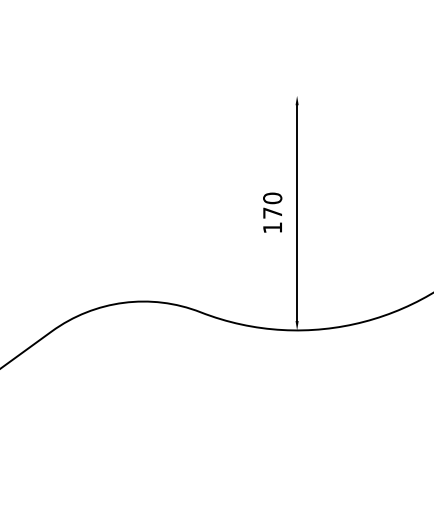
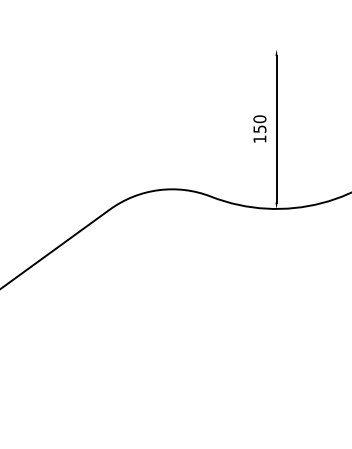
text: (272, 212) -> (259, 128), 170 -> 150

